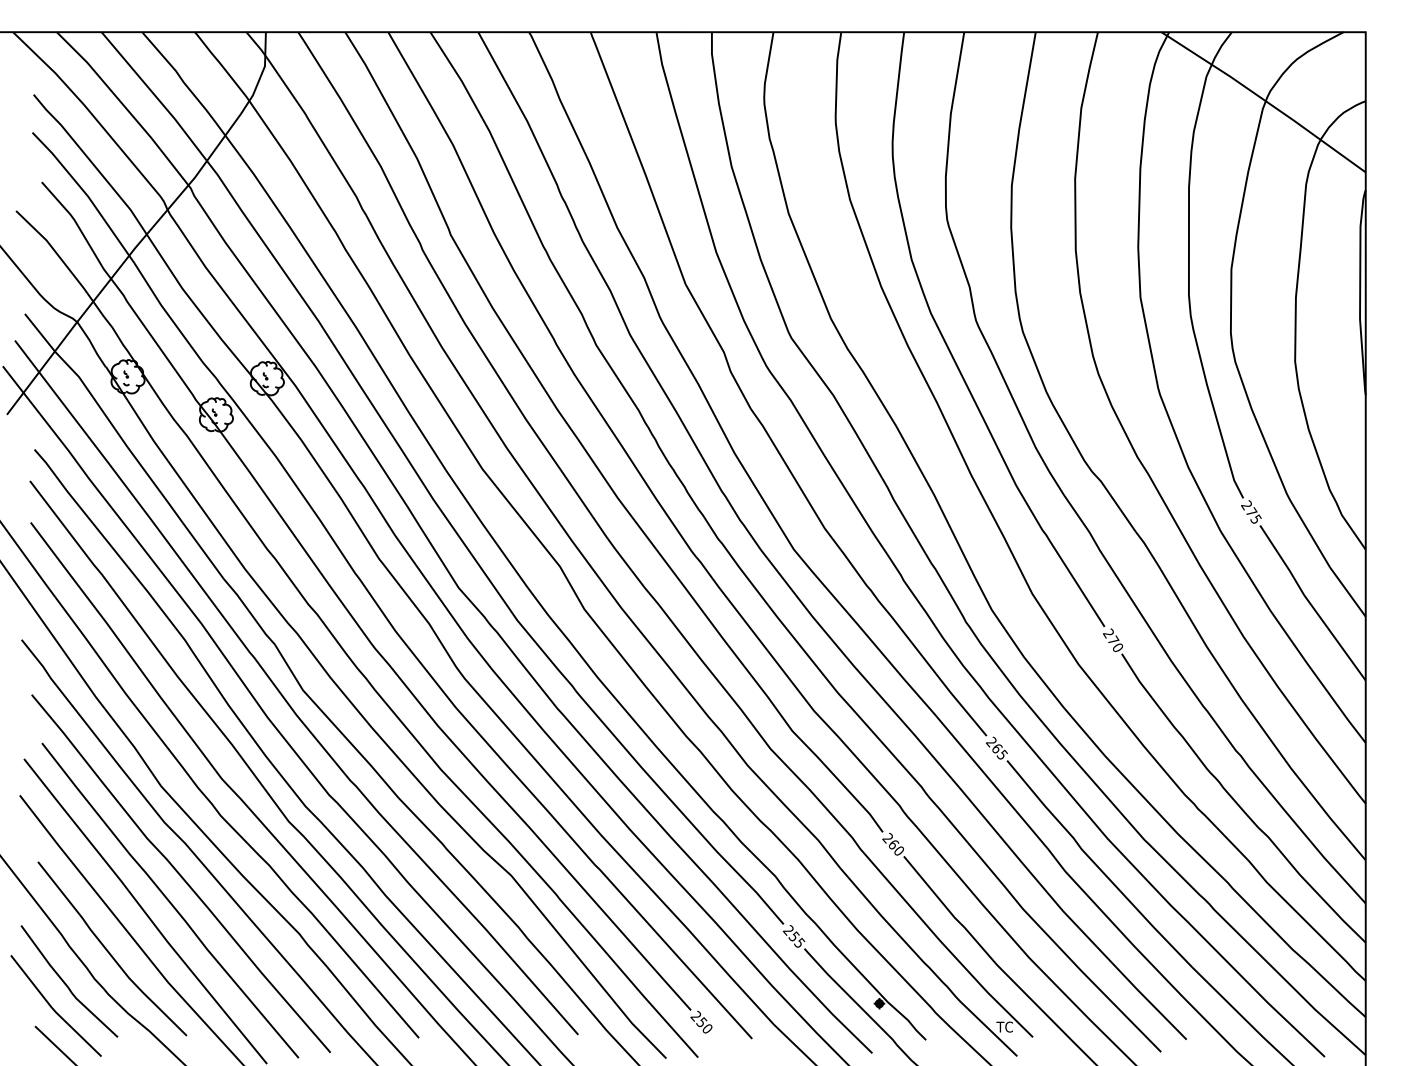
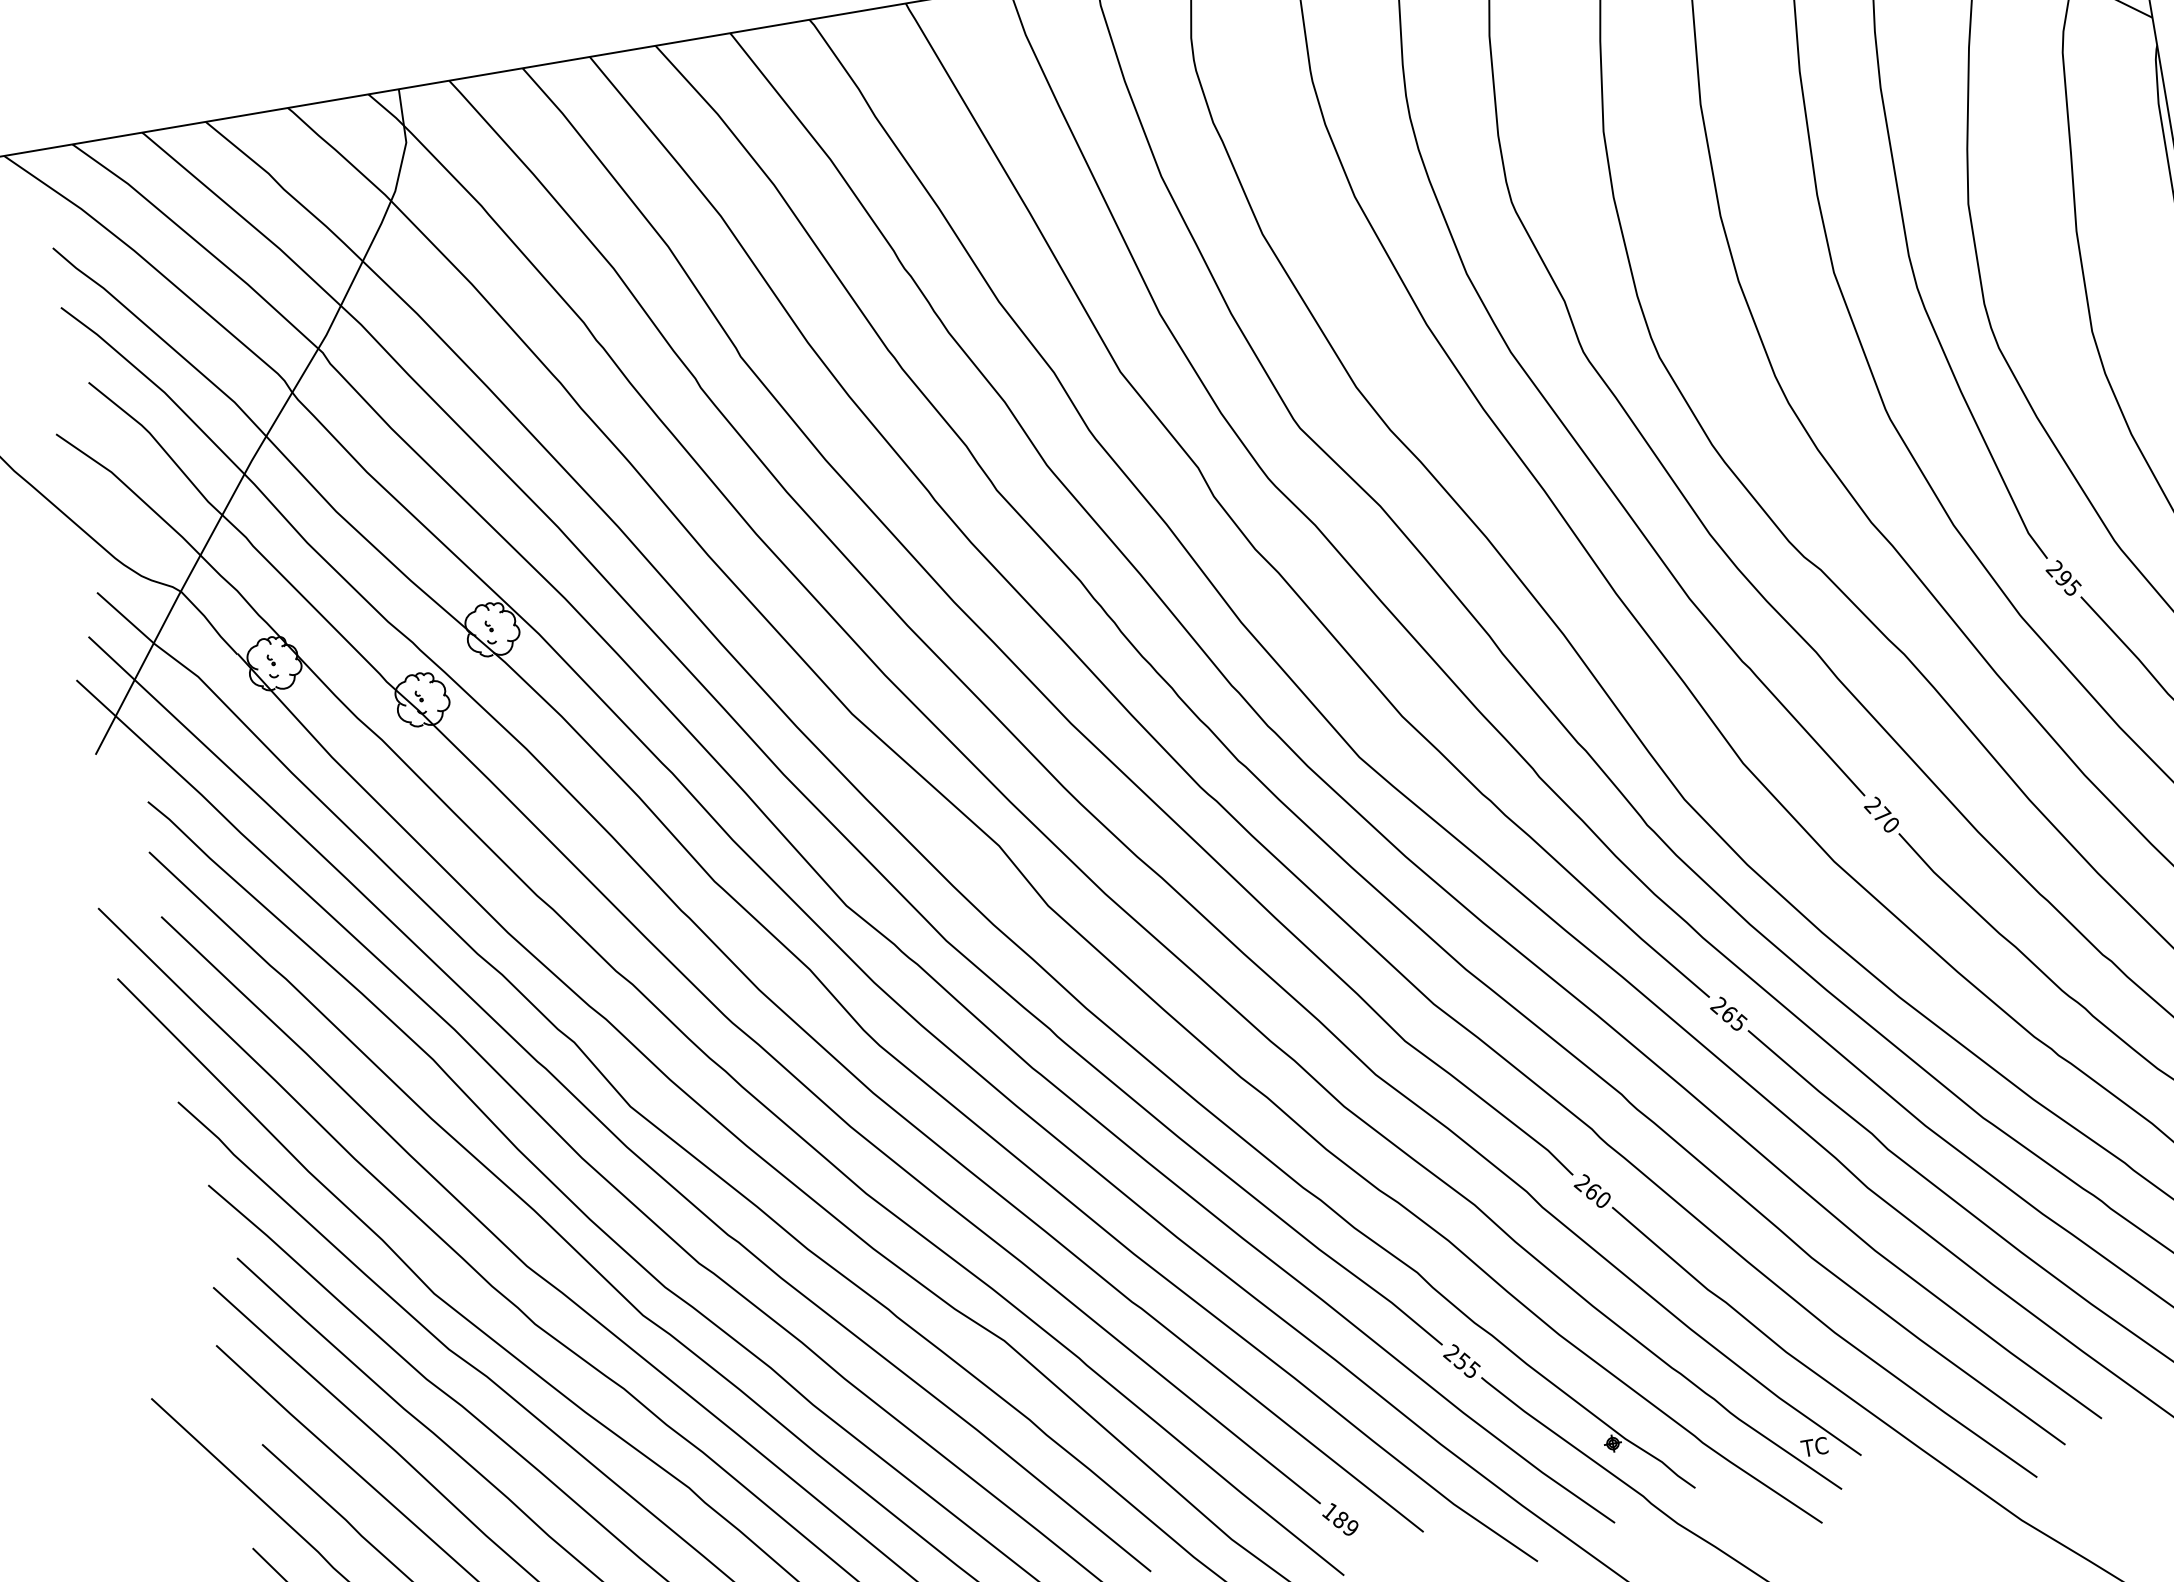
text: (1251, 511) -> (2063, 577), 275 -> 295
text: (700, 1021) -> (1338, 1518), 250 -> 189

